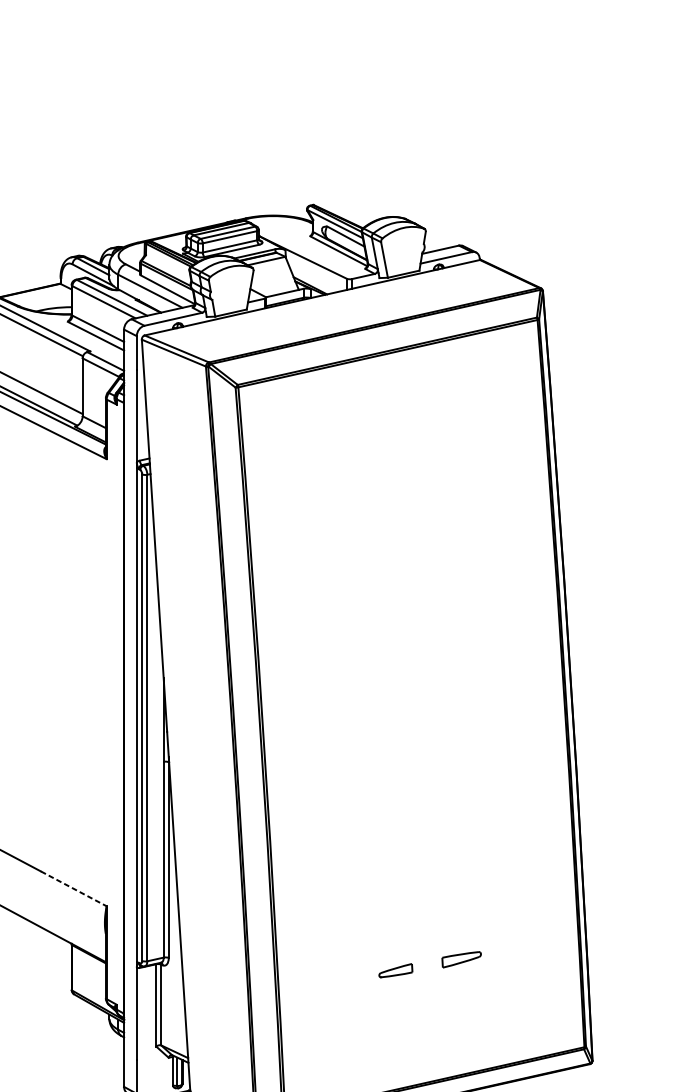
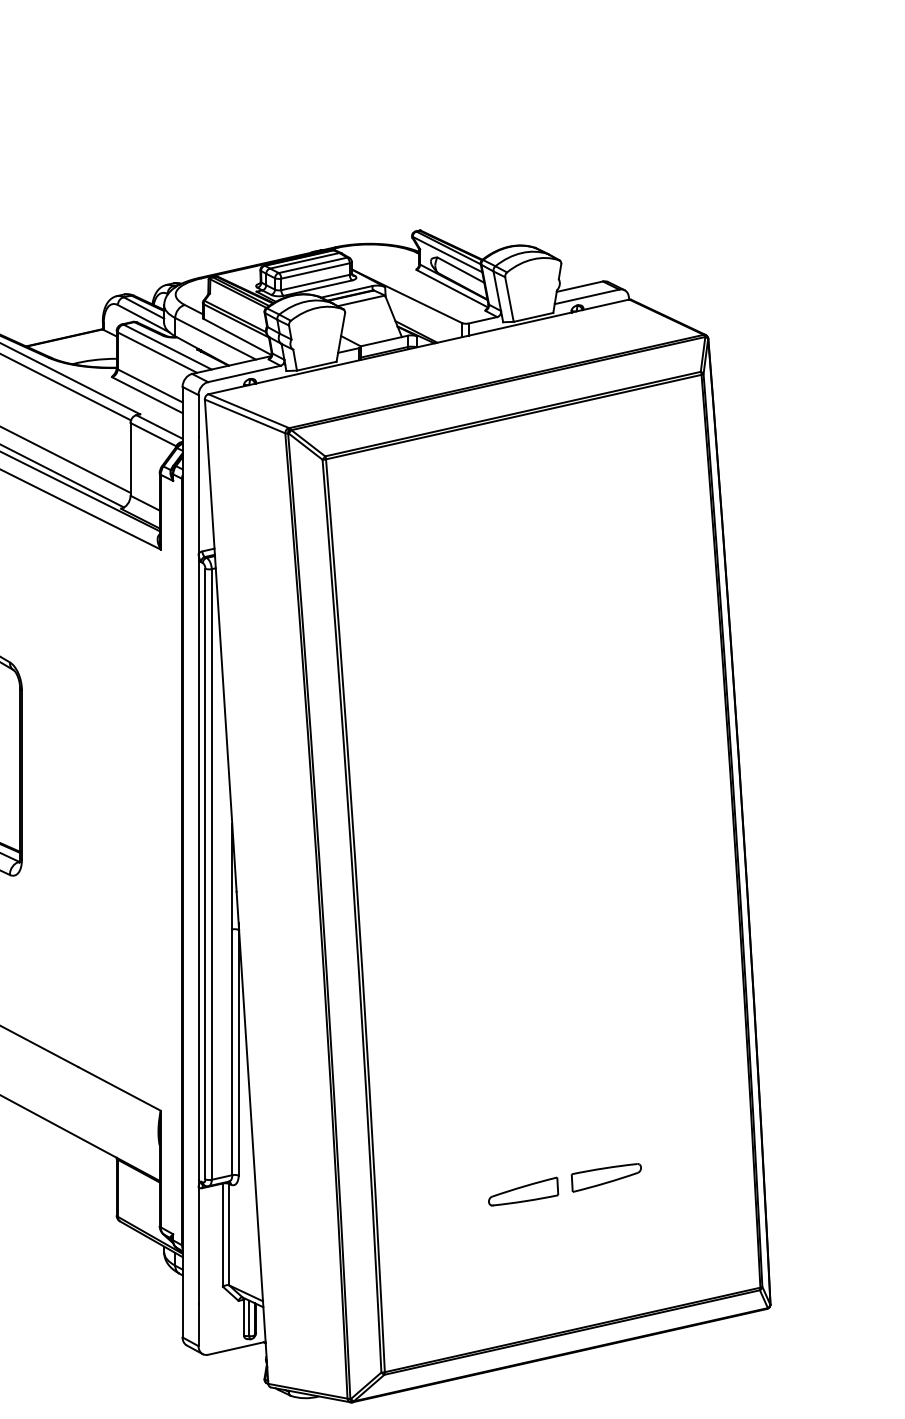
line: (73, 888) -> (119, 1088), dashed -> solid
part: (461, 959) -> (605, 1177), size x1.43
part: (395, 970) -> (523, 1191), size x1.67

